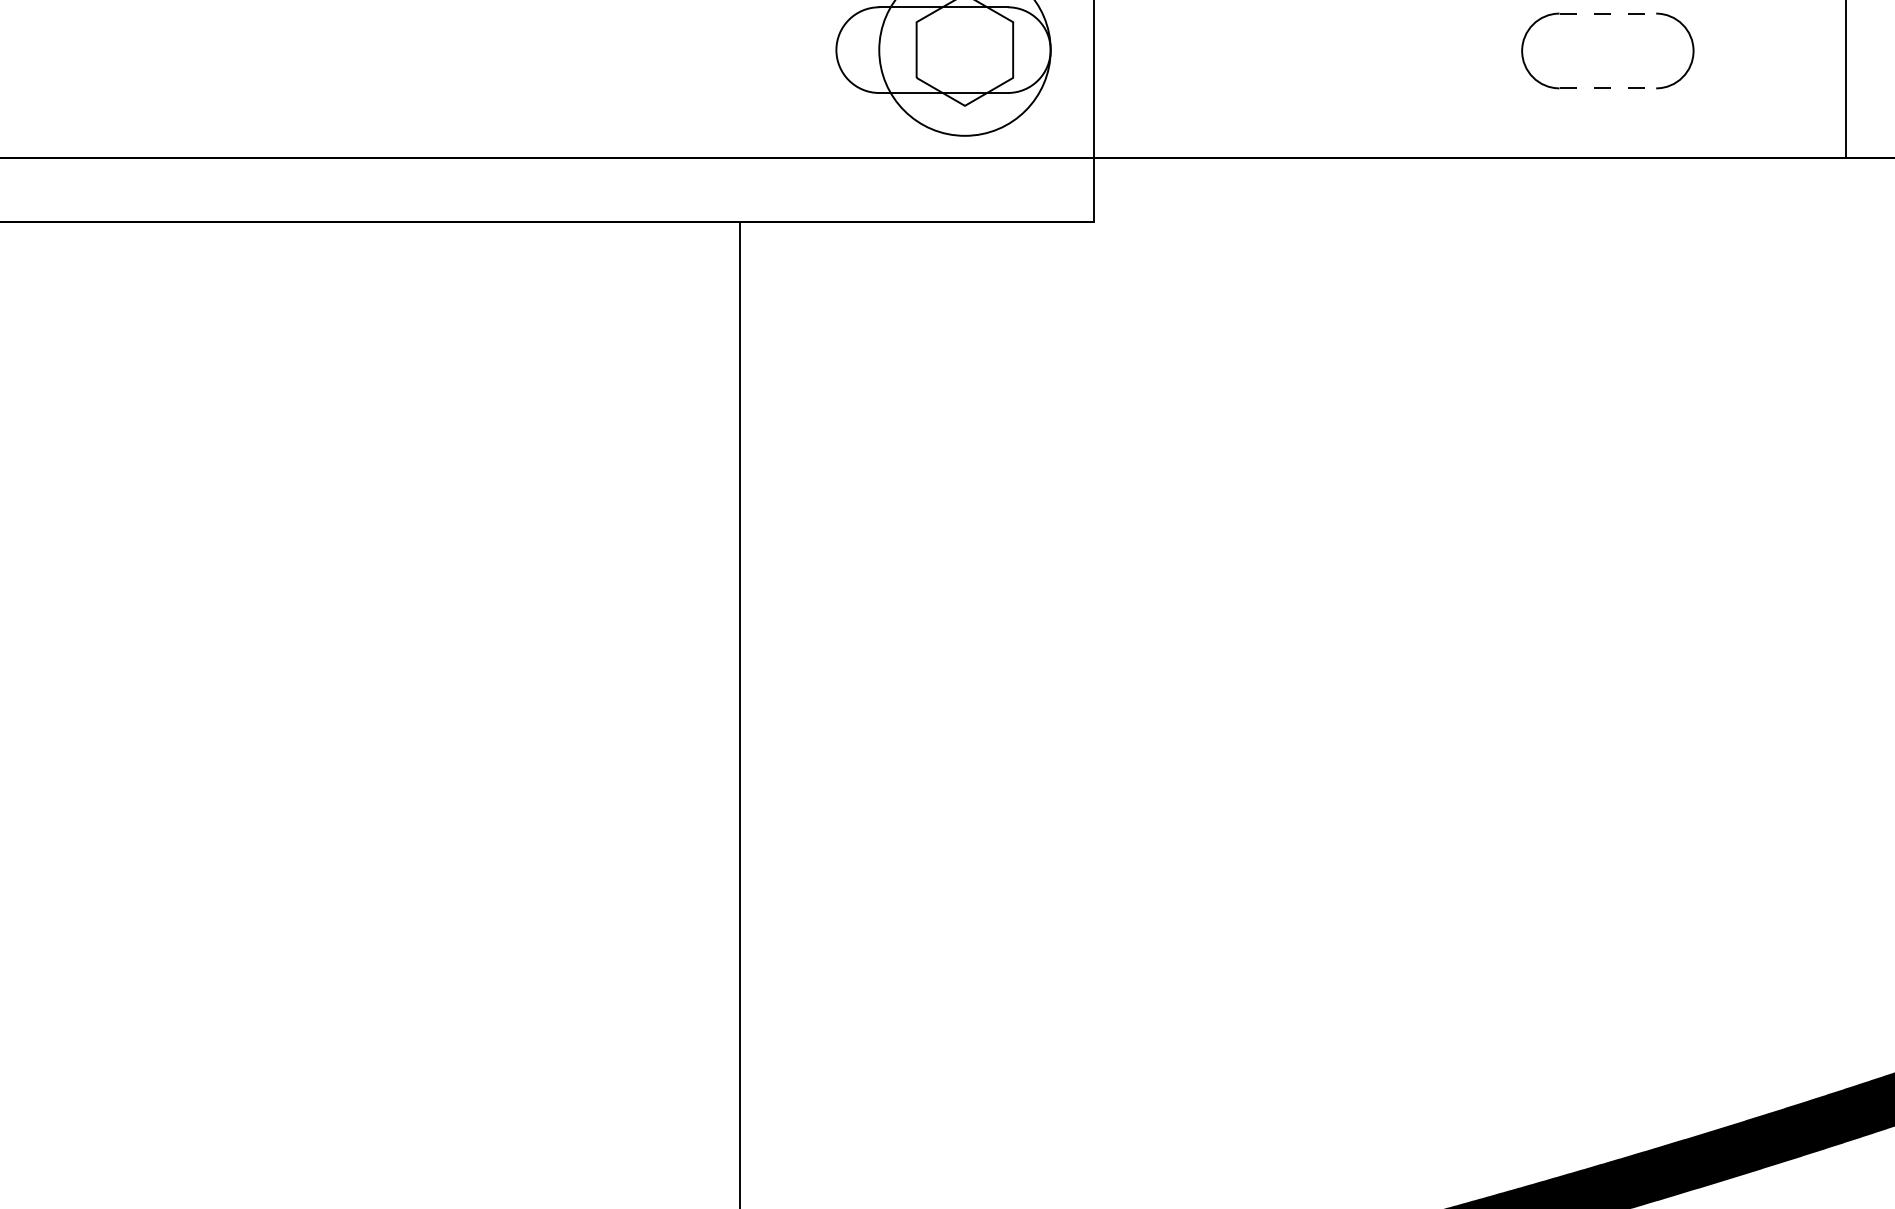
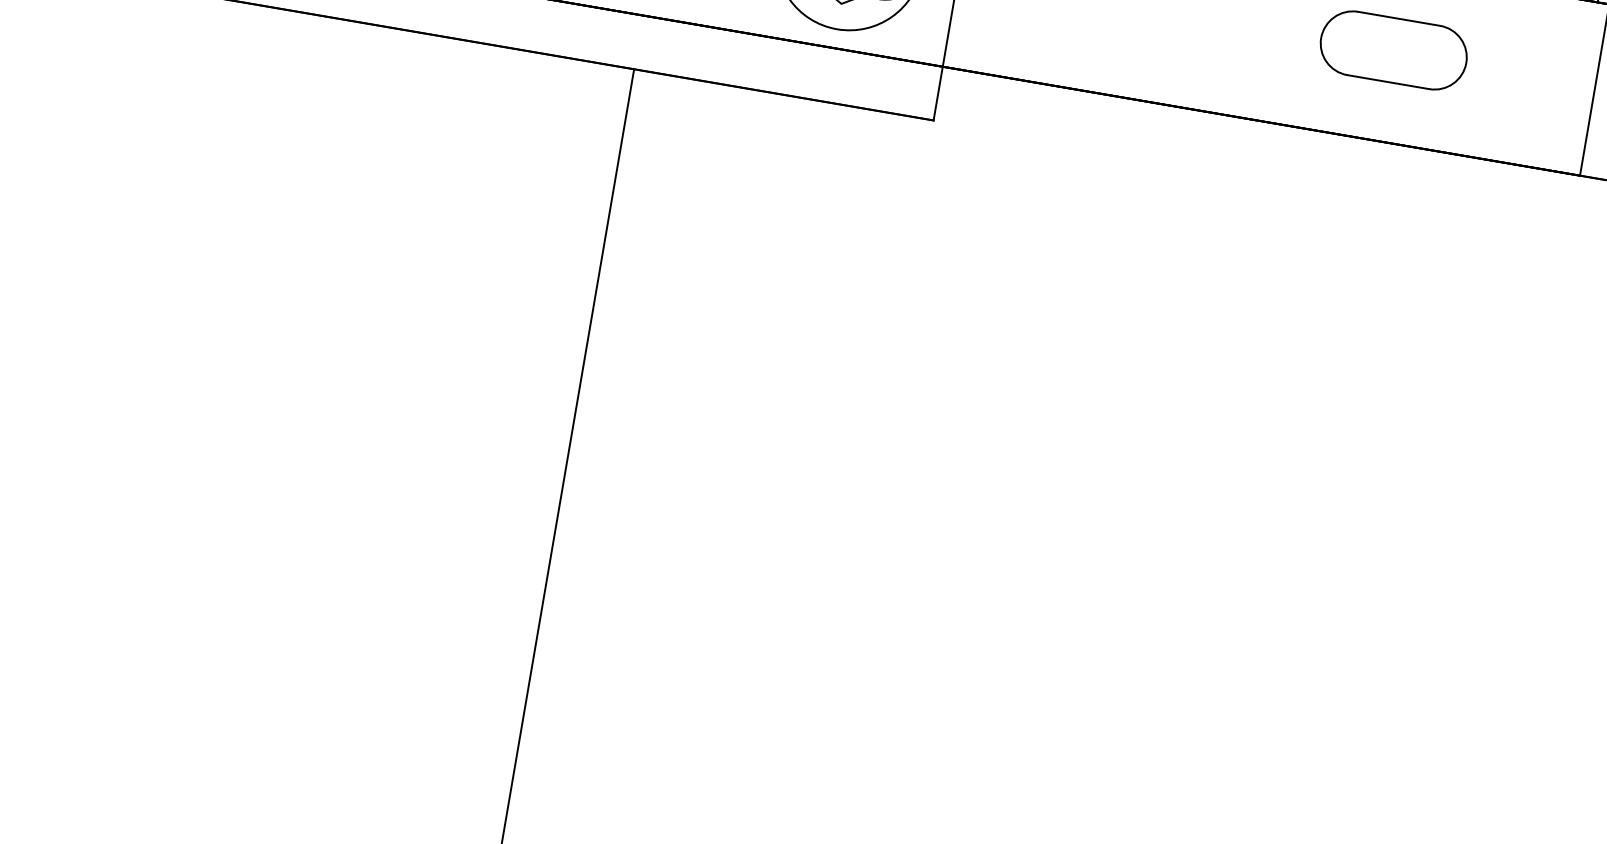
line: (1608, 13) -> (1399, 18), dashed -> solid
line: (1608, 88) -> (1388, 82), dashed -> solid

